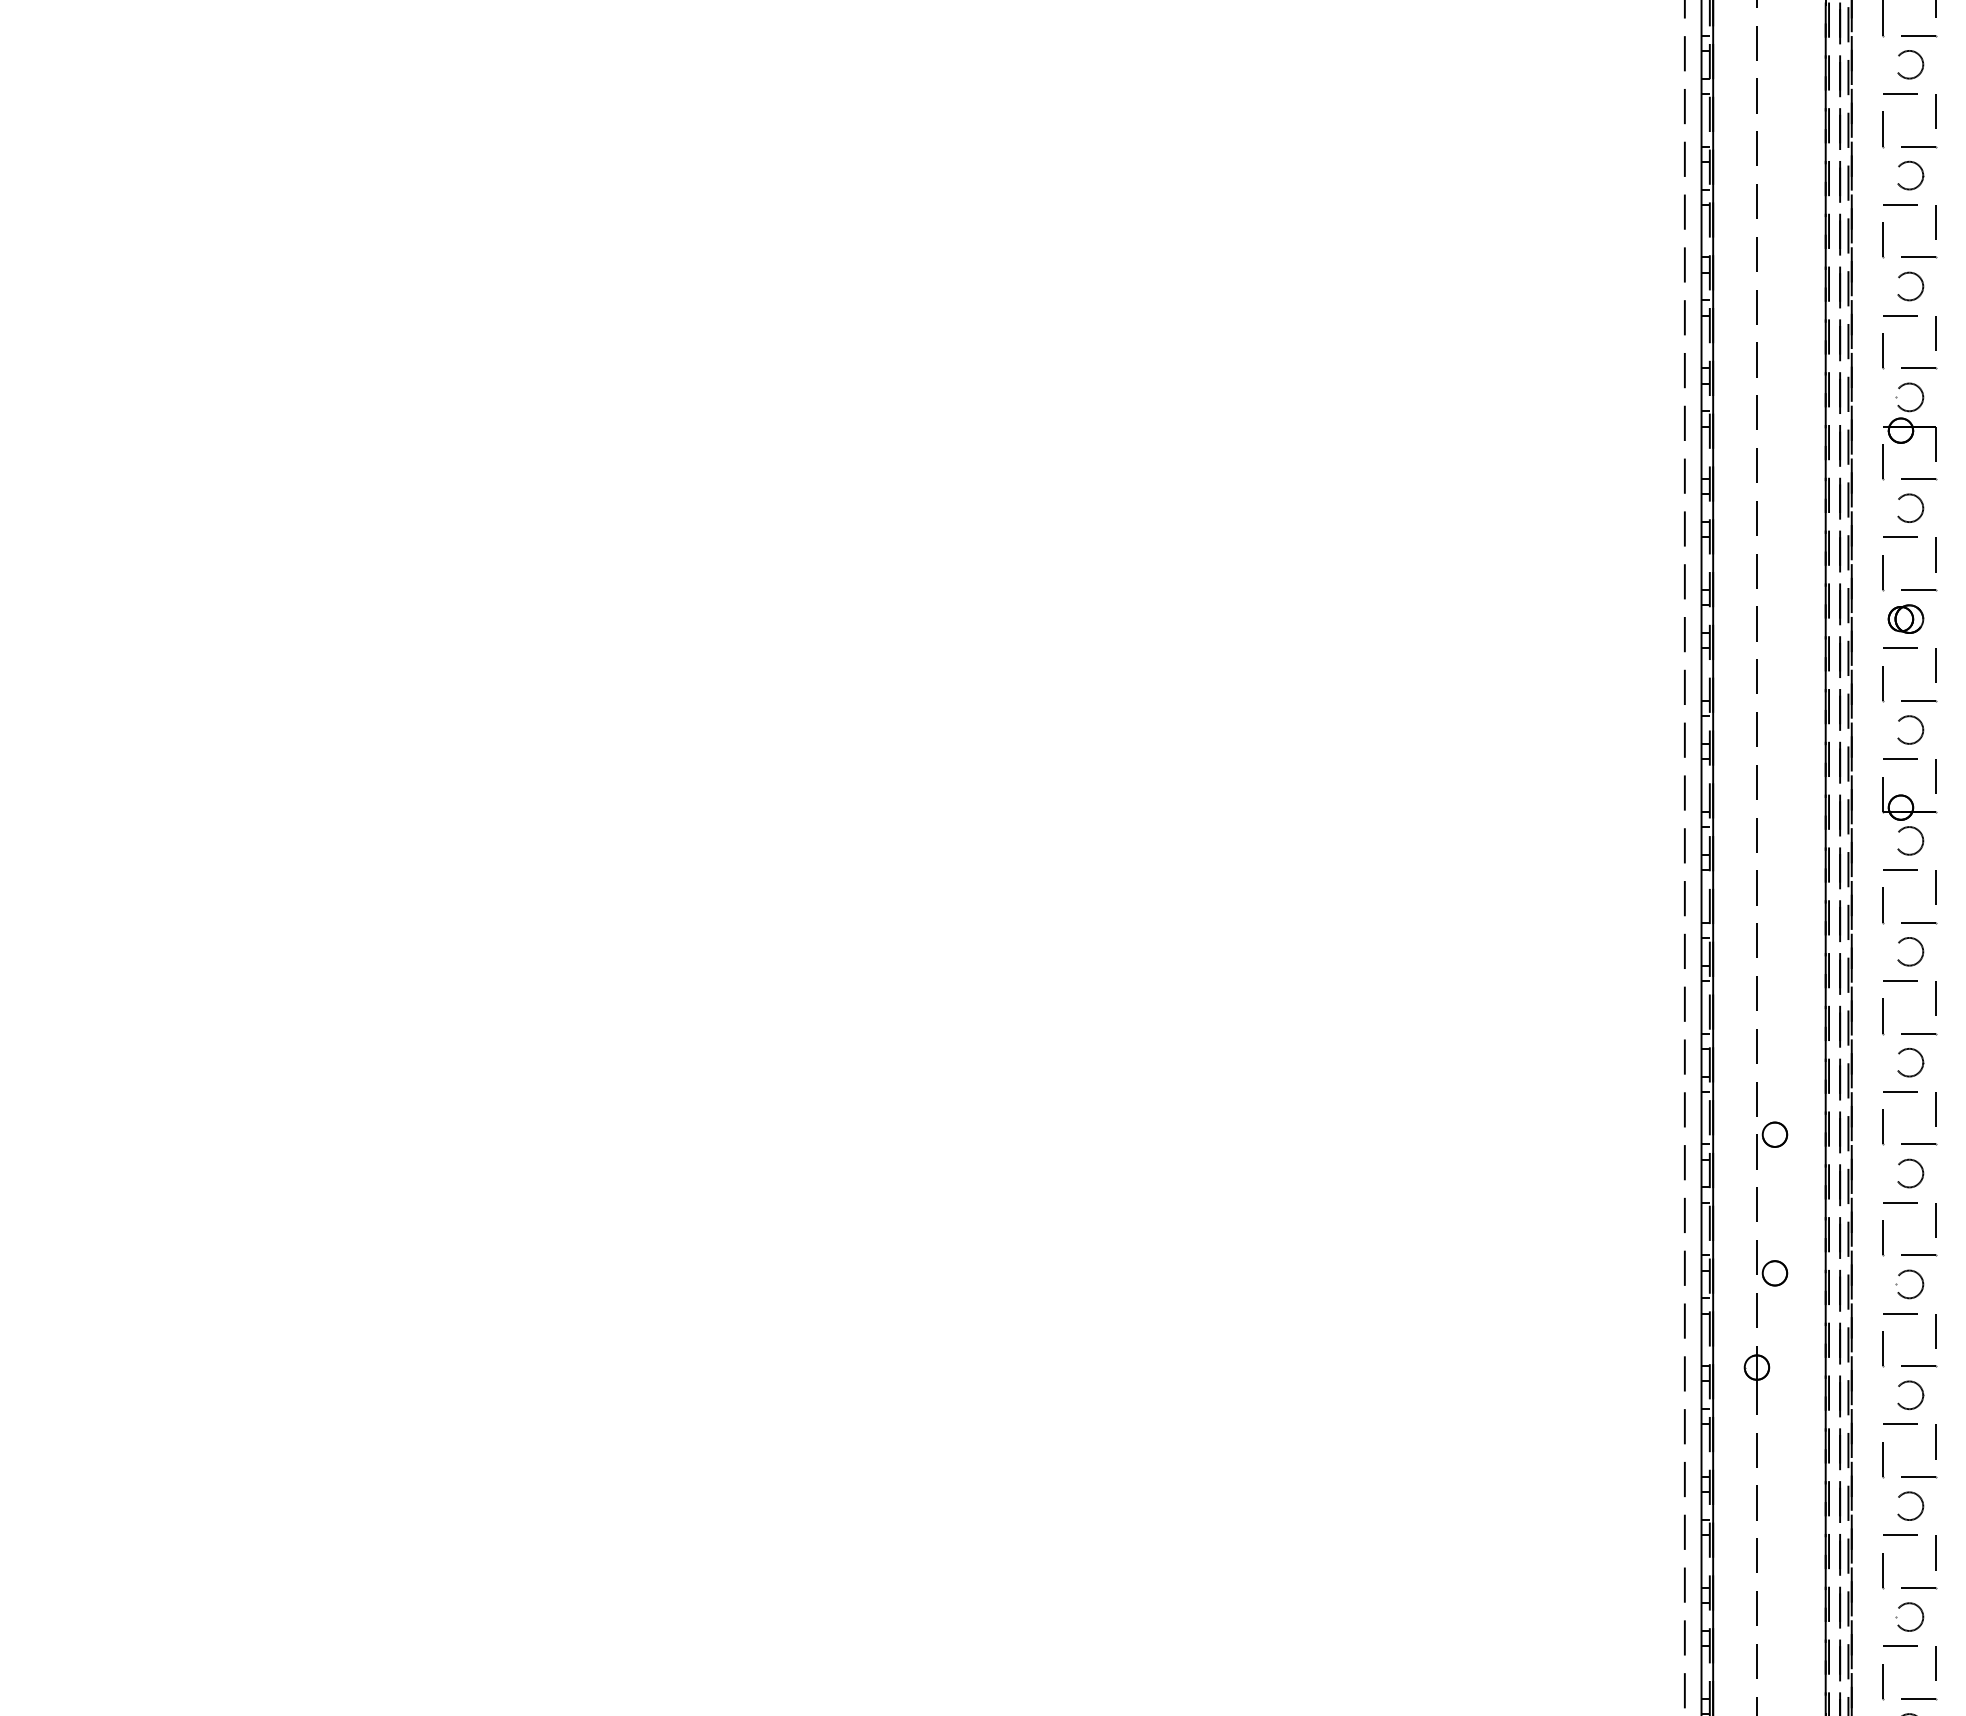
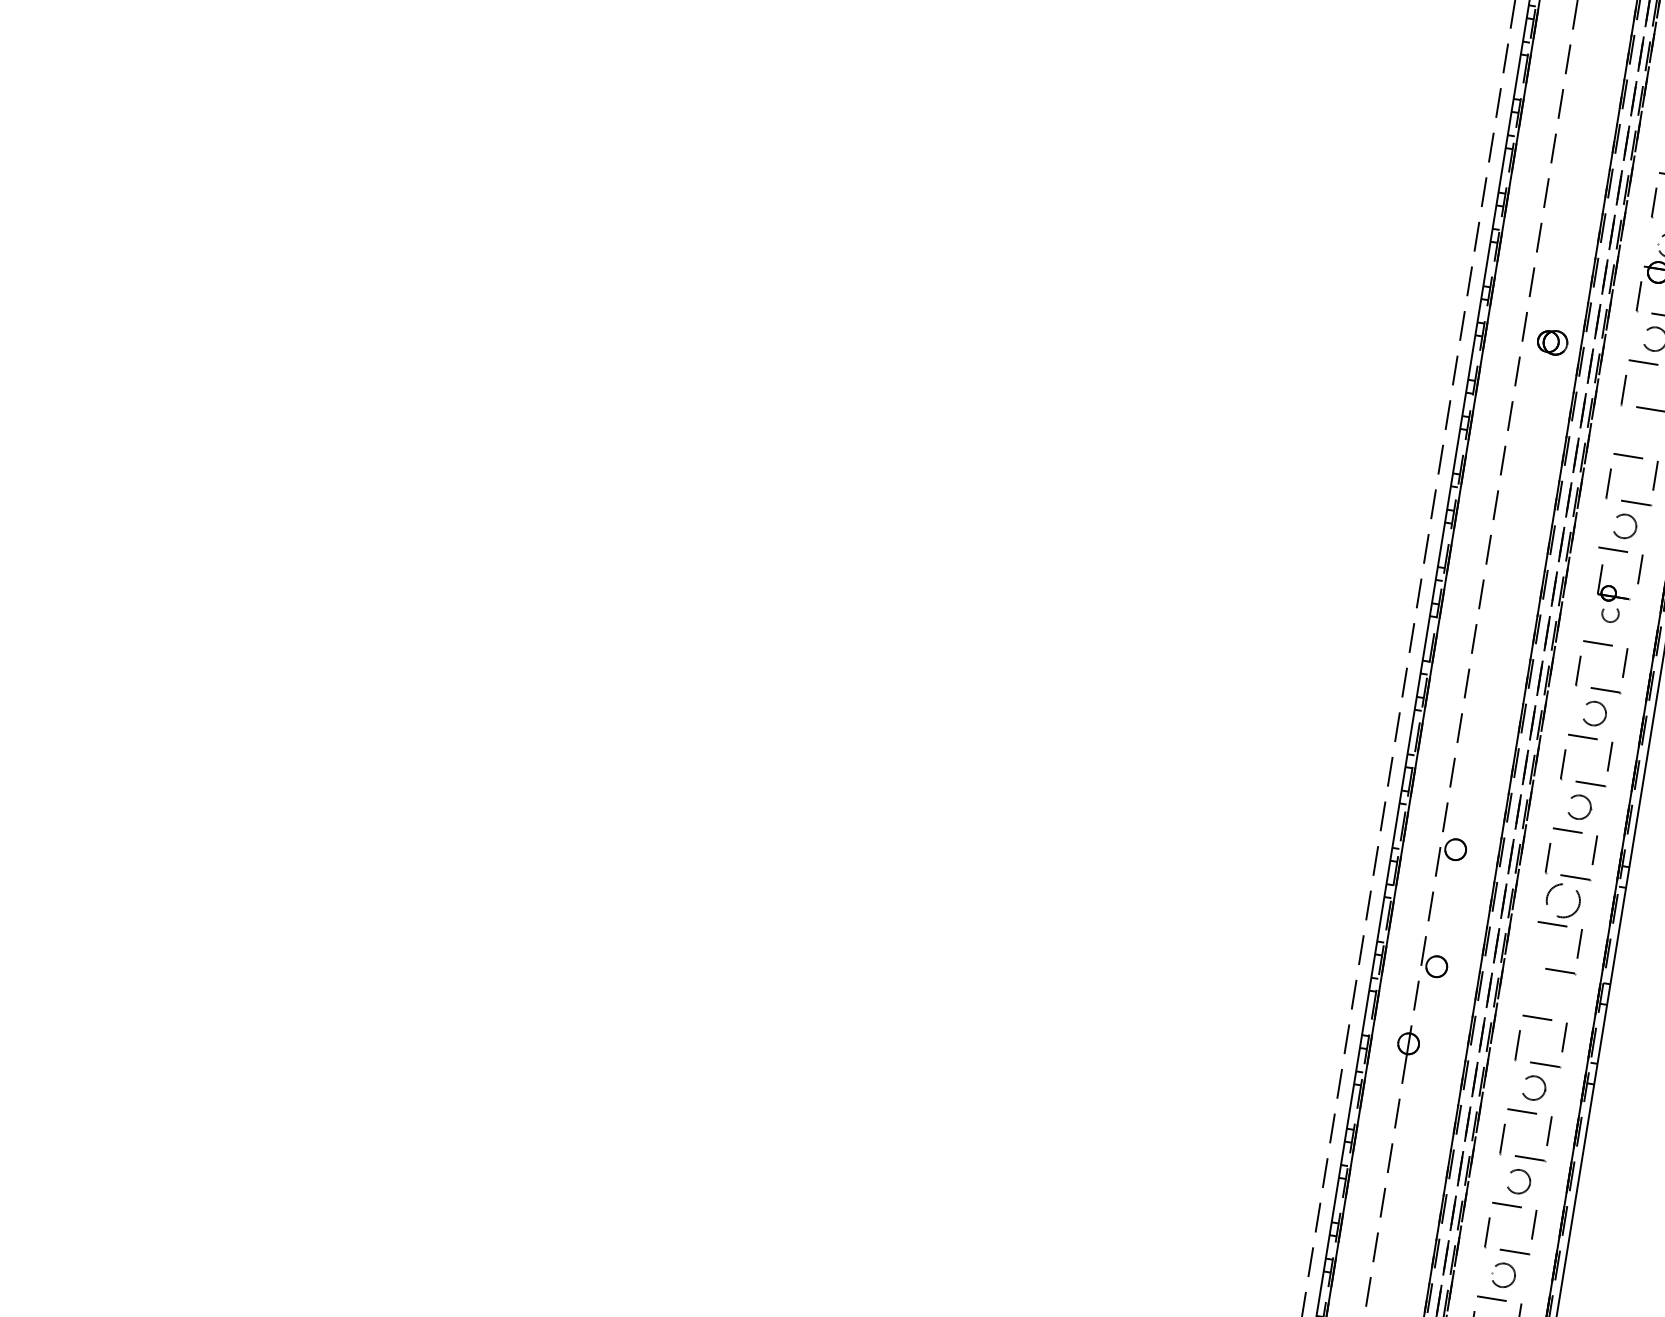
part: (1905, 618) -> (1552, 341), moved
part: (1909, 816) -> (1612, 599), size x0.7
circle: (1910, 1173) -> (1564, 900), size x1.4
line: (1883, 1238) -> (1533, 952), removed
part: (1897, 1284) -> (1538, 992), removed

